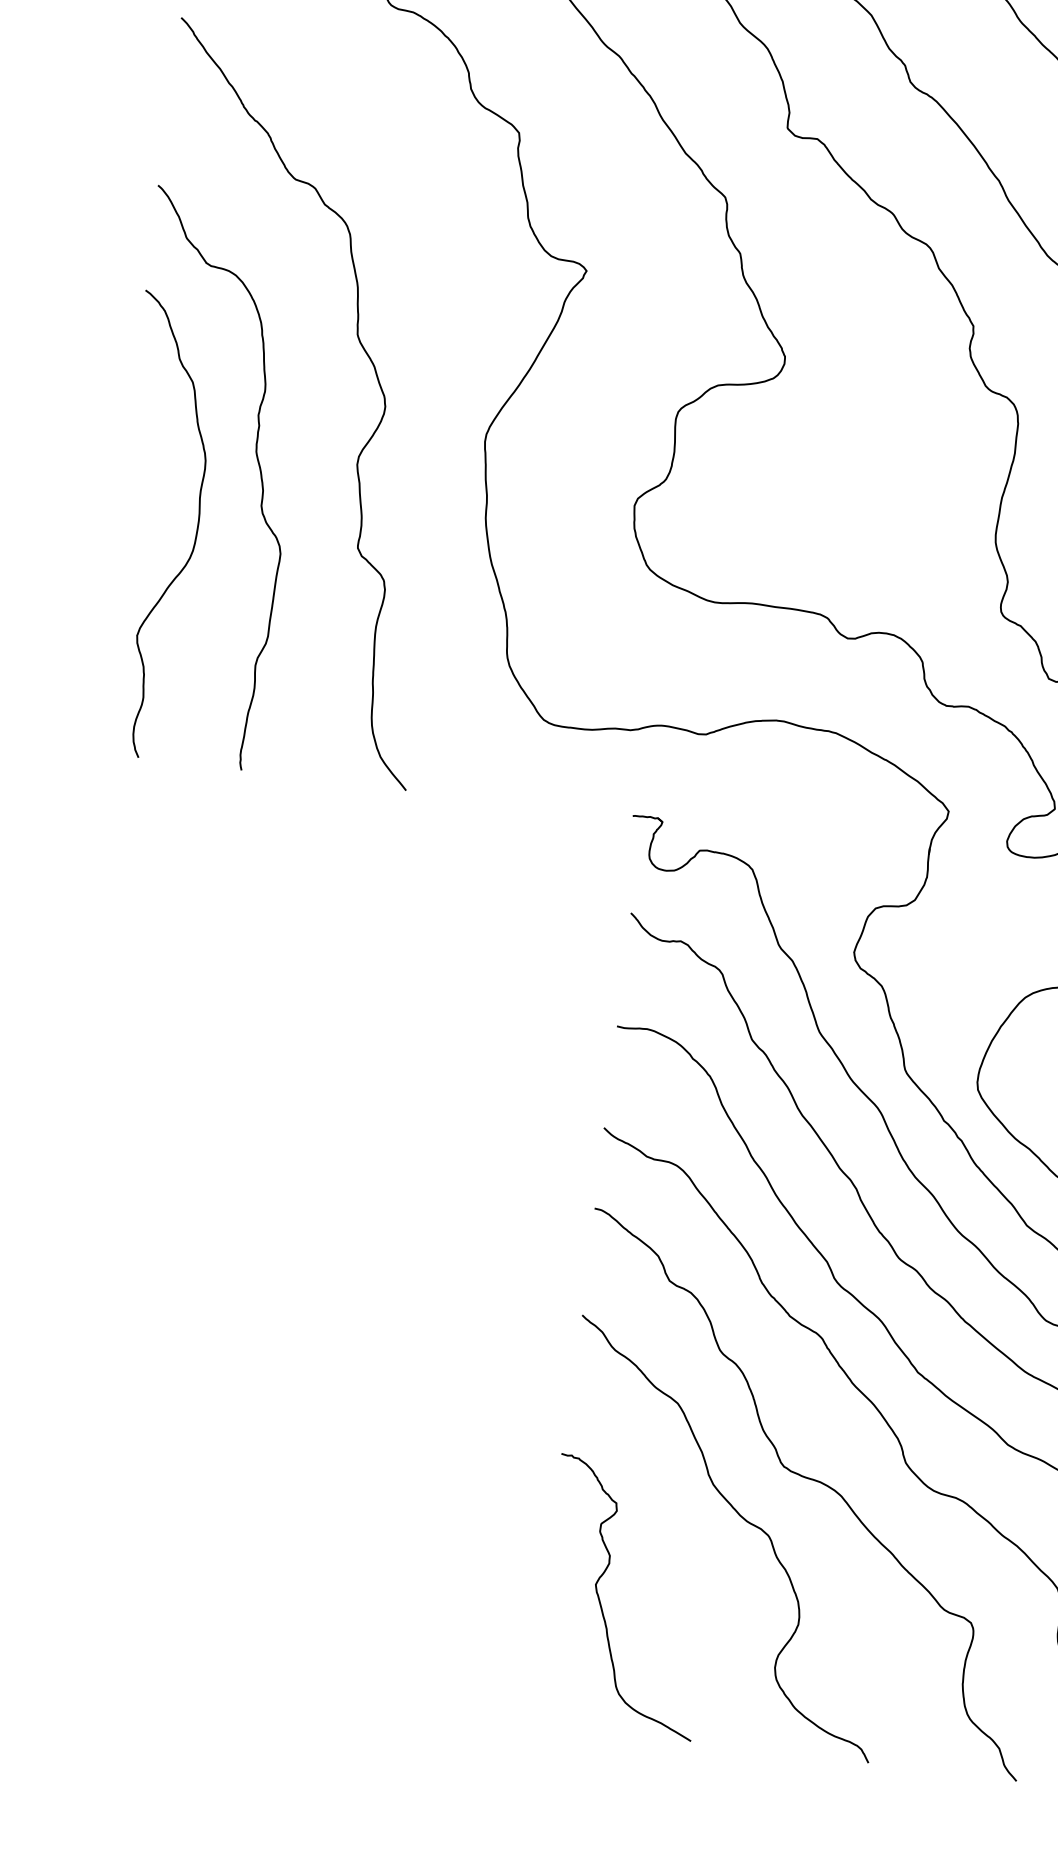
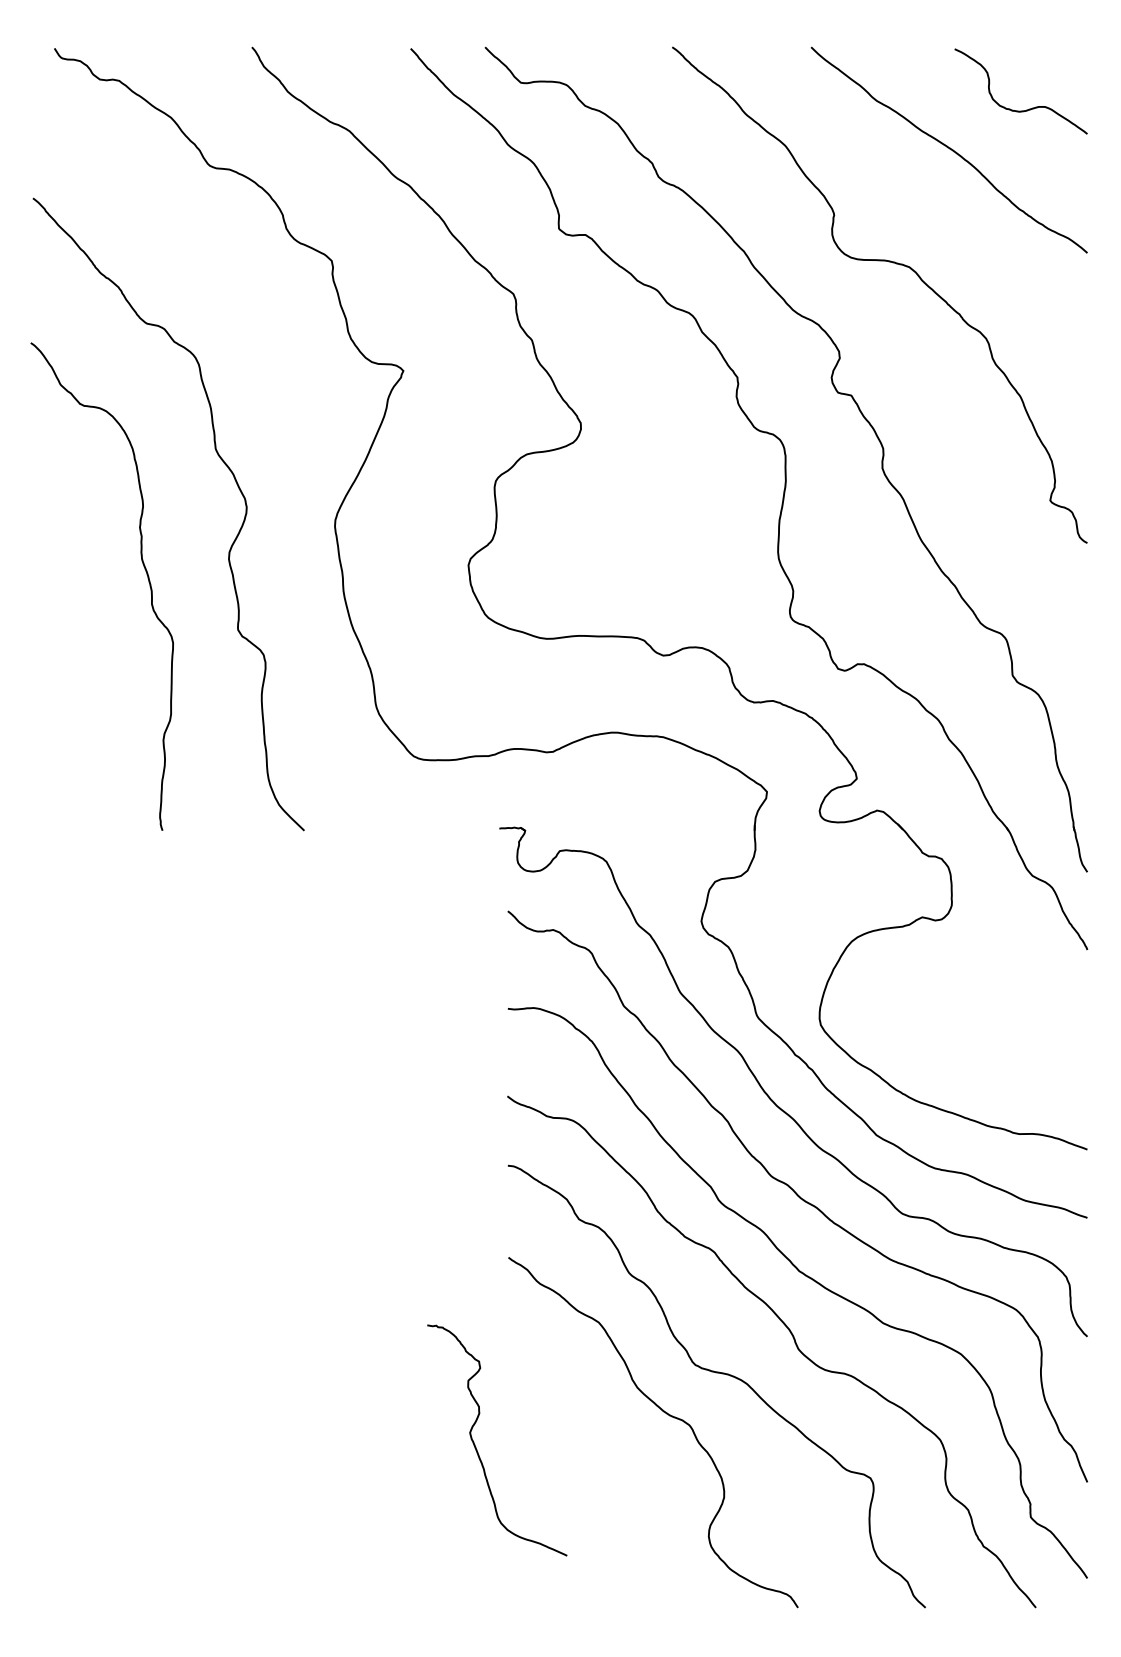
curve: (194, 536) -> (98, 637), removed
curve: (602, 1605) -> (477, 1449), moved

